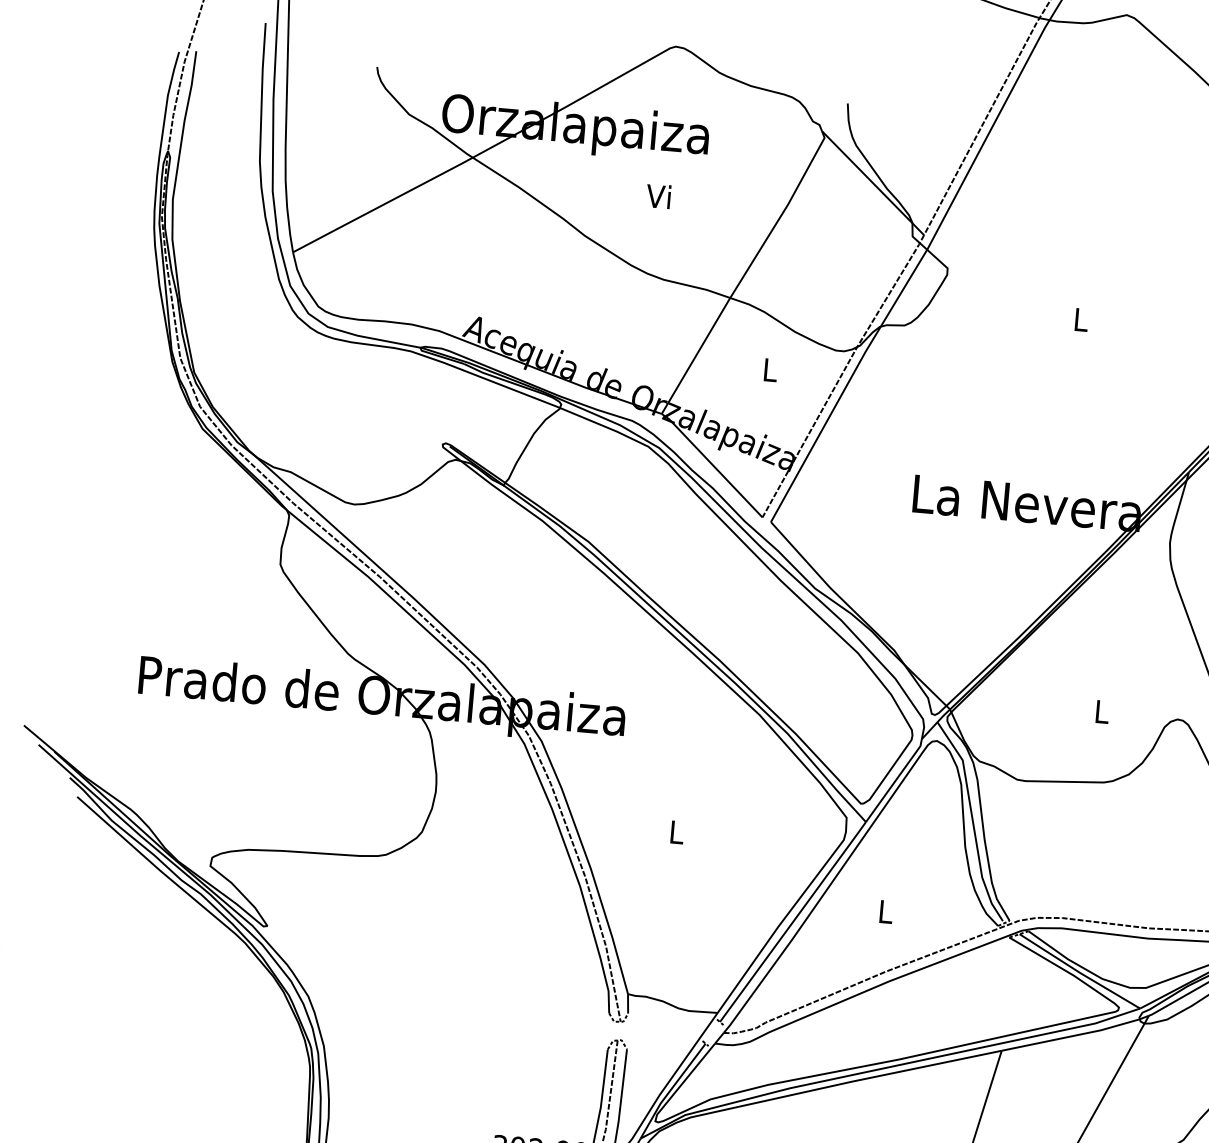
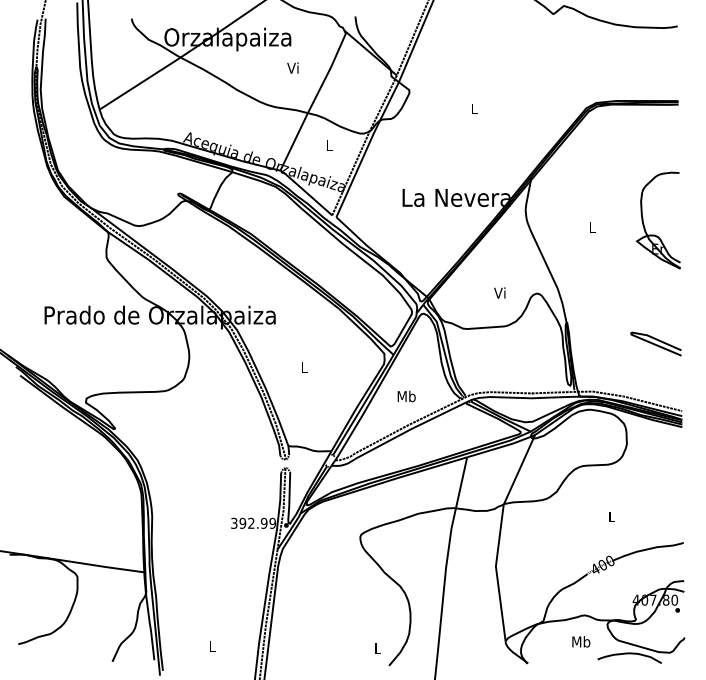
text: (657, 195) -> (292, 67), moved
text: (1099, 710) -> (499, 292), L -> Vi
text: (885, 911) -> (406, 396), L -> Mb

